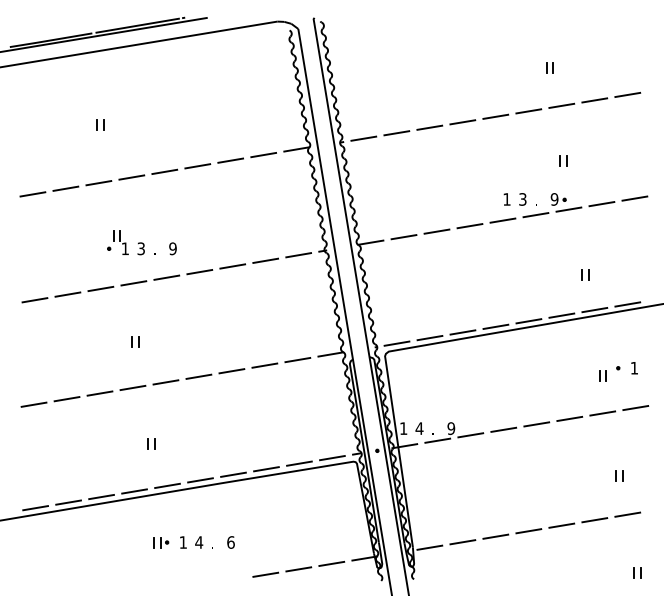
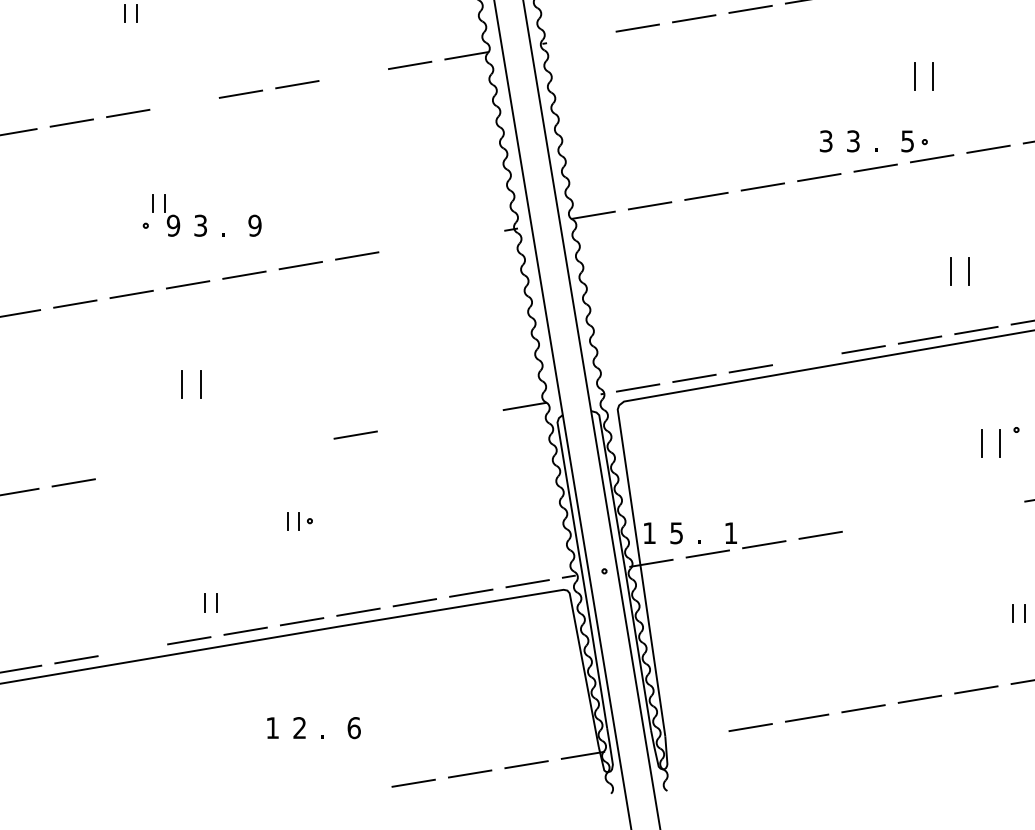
line: (363, 138) -> (580, 37), removed
line: (230, 160) -> (353, 74), removed
part: (563, 160) -> (922, 74), size x1.6
line: (131, 177) -> (184, 103), removed
text: (506, 199) -> (825, 141), 1 -> 3
text: (554, 199) -> (907, 141), 9 -> 5
text: (125, 248) -> (173, 225), 1 -> 9
line: (298, 255) -> (469, 237), removed
line: (265, 260) -> (413, 245), removed
part: (585, 274) -> (960, 269), size x1.6
line: (495, 326) -> (806, 358), removed
part: (135, 341) -> (190, 384), size x1.6
line: (297, 359) -> (467, 415), removed
line: (264, 365) -> (411, 425), removed
part: (602, 375) -> (989, 442), size x1.6
line: (198, 376) -> (298, 444), removed
line: (165, 382) -> (242, 454), removed
line: (132, 387) -> (185, 462), removed
line: (99, 393) -> (129, 473), removed
line: (602, 413) -> (989, 507), removed
line: (569, 418) -> (933, 515), removed
line: (536, 424) -> (876, 526), removed
text: (419, 428) -> (676, 533), 4 -> 5
text: (451, 428) -> (731, 533), 9 -> 1
part: (151, 443) -> (211, 601), moved
line: (101, 496) -> (132, 649), removed
part: (161, 542) -> (300, 521), moved
text: (199, 542) -> (300, 728), 4 -> 2
line: (429, 547) -> (693, 736), removed

